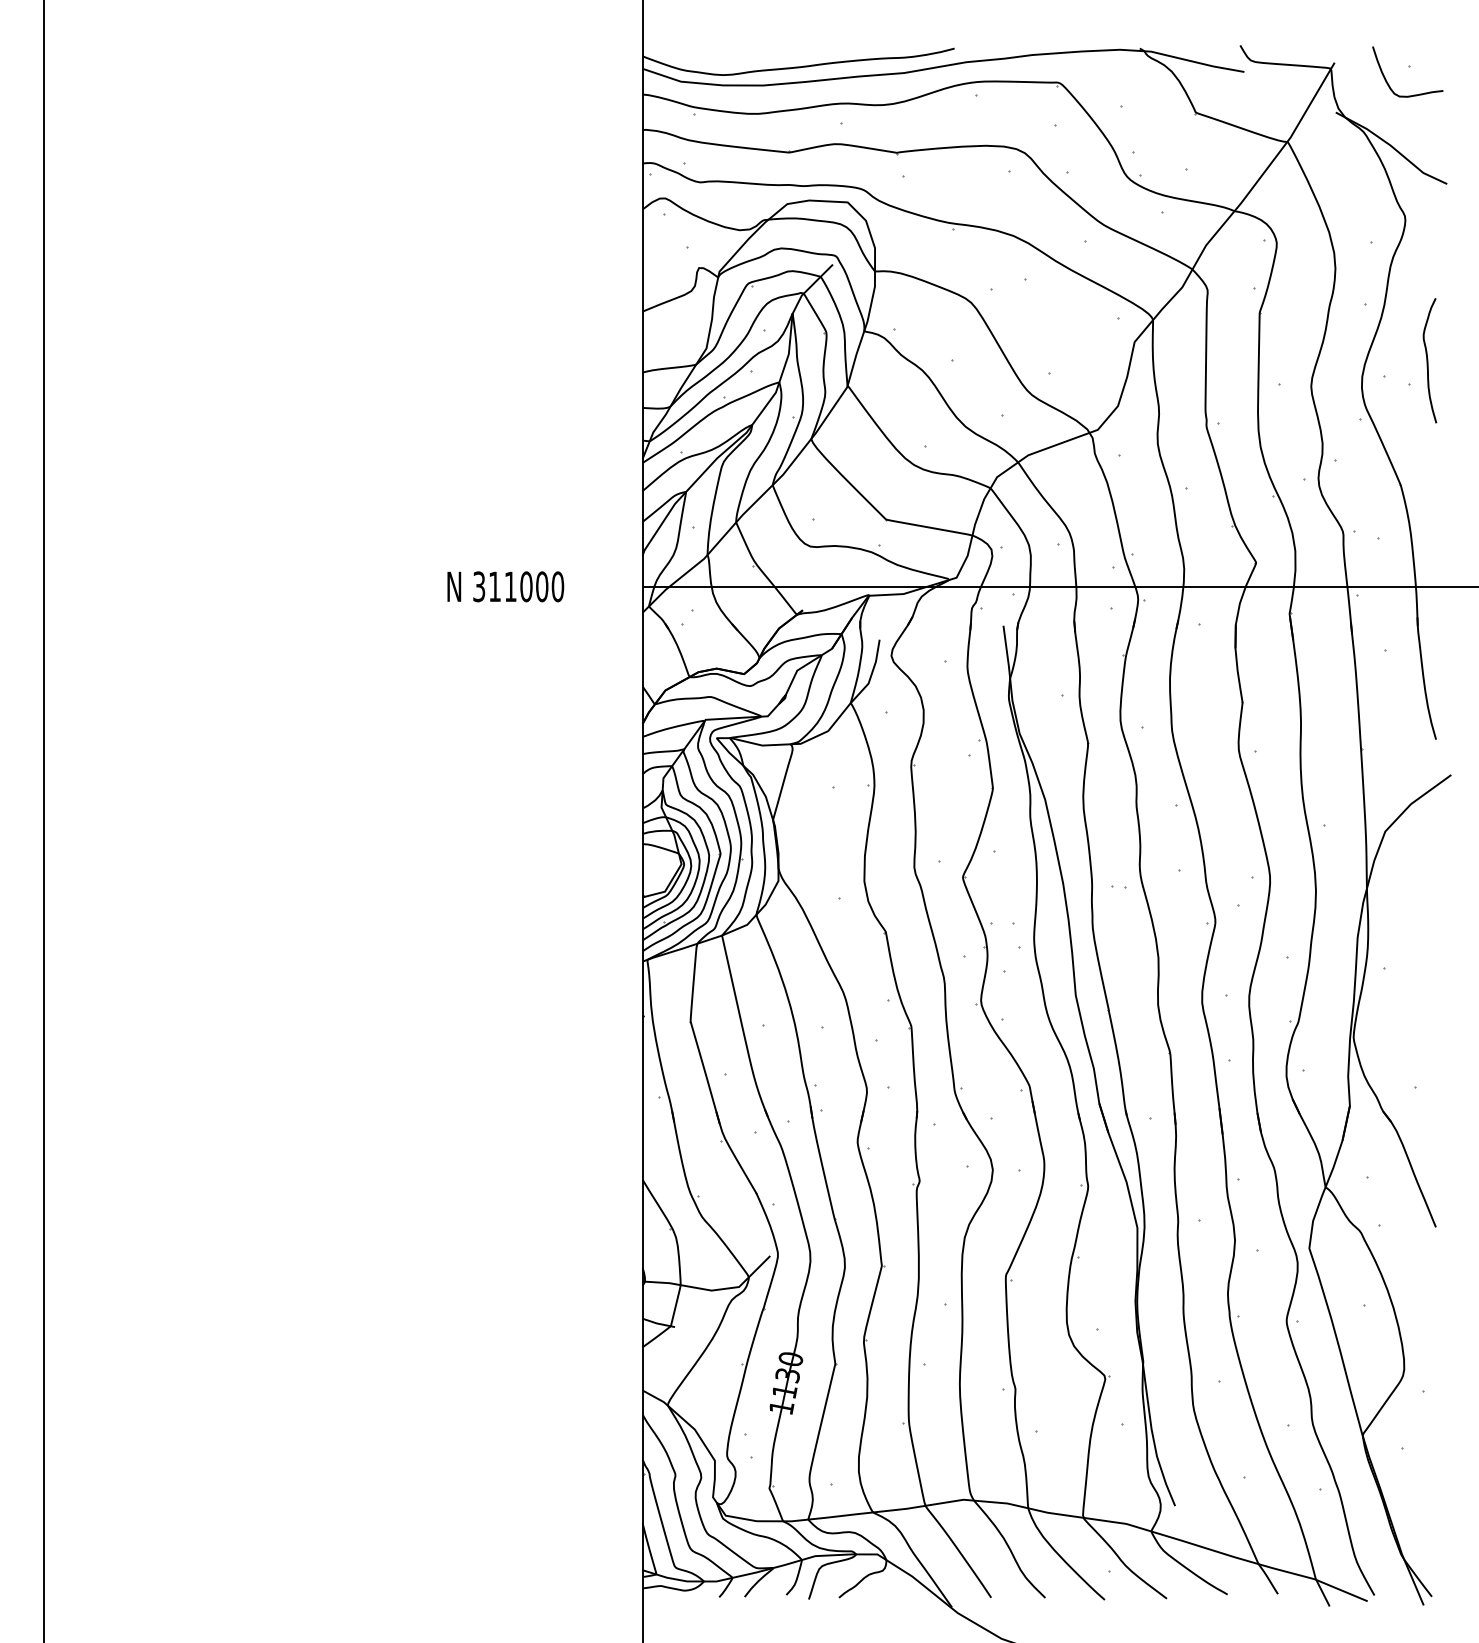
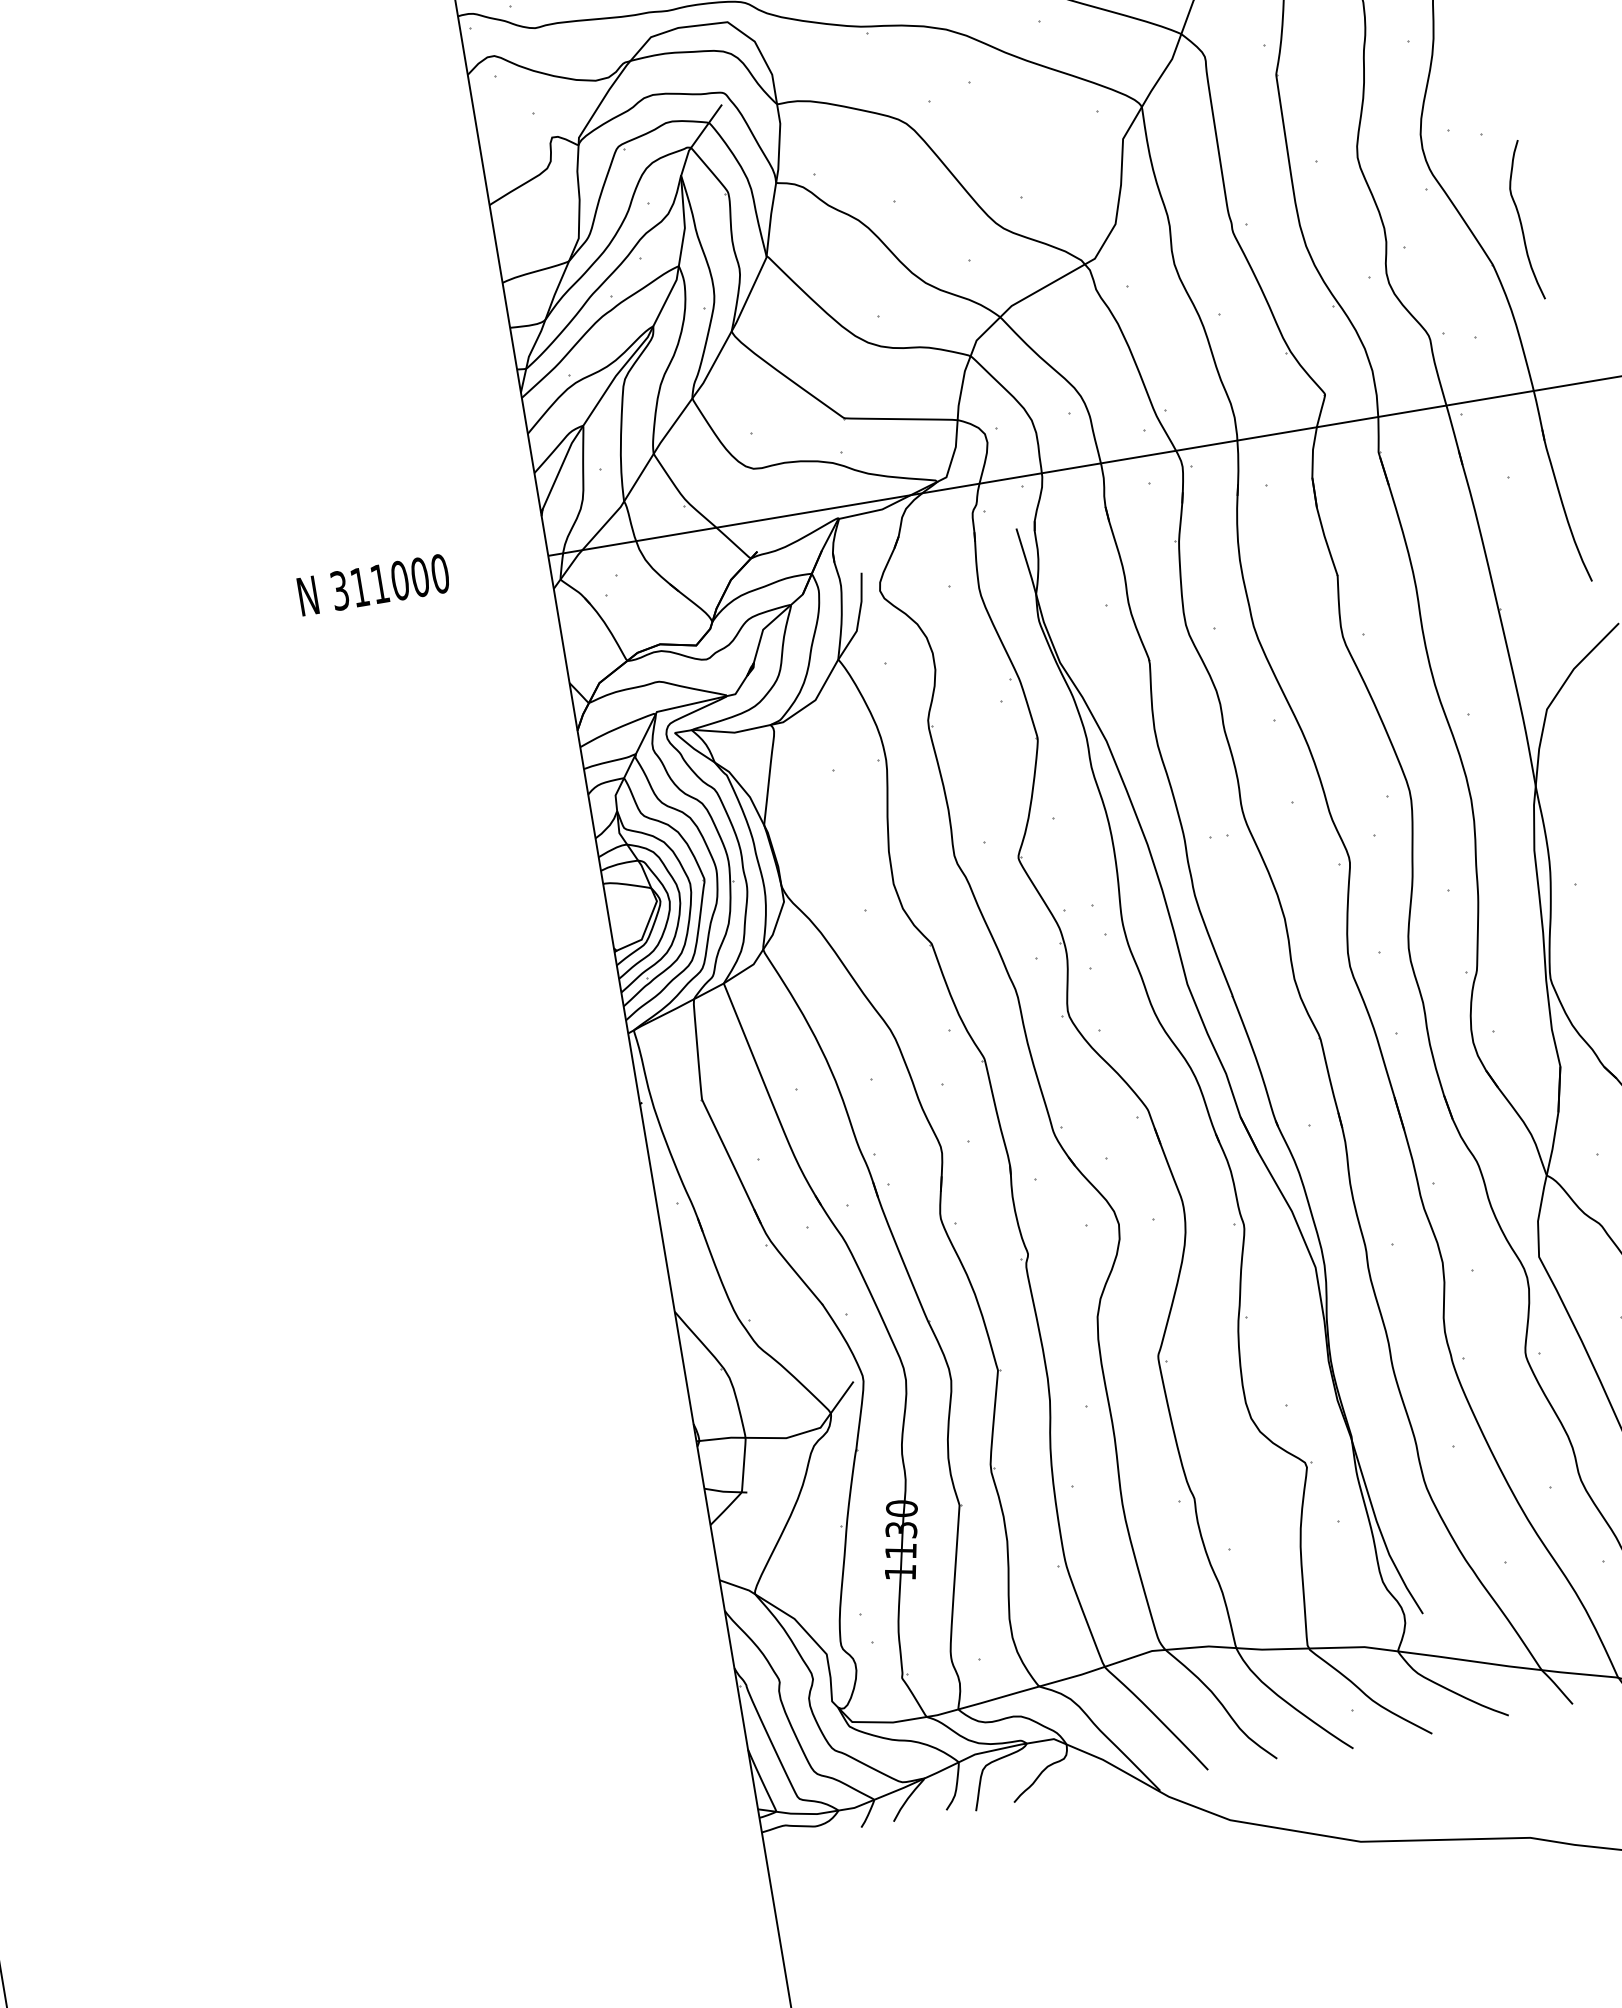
curve: (1428, 360) -> (1521, 220), moved

